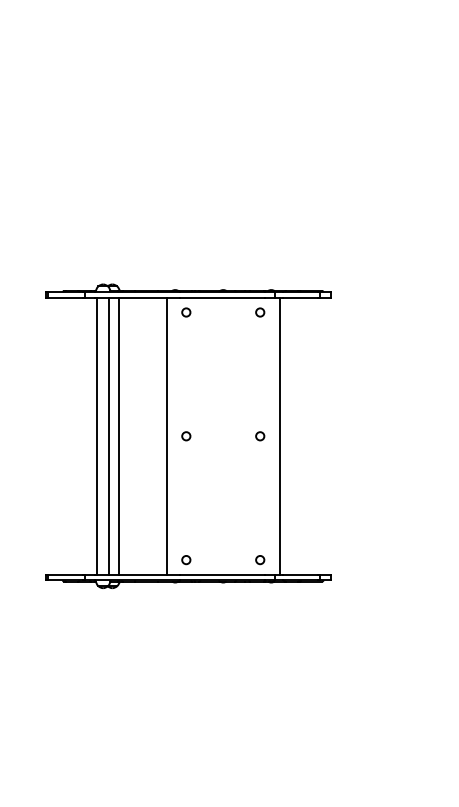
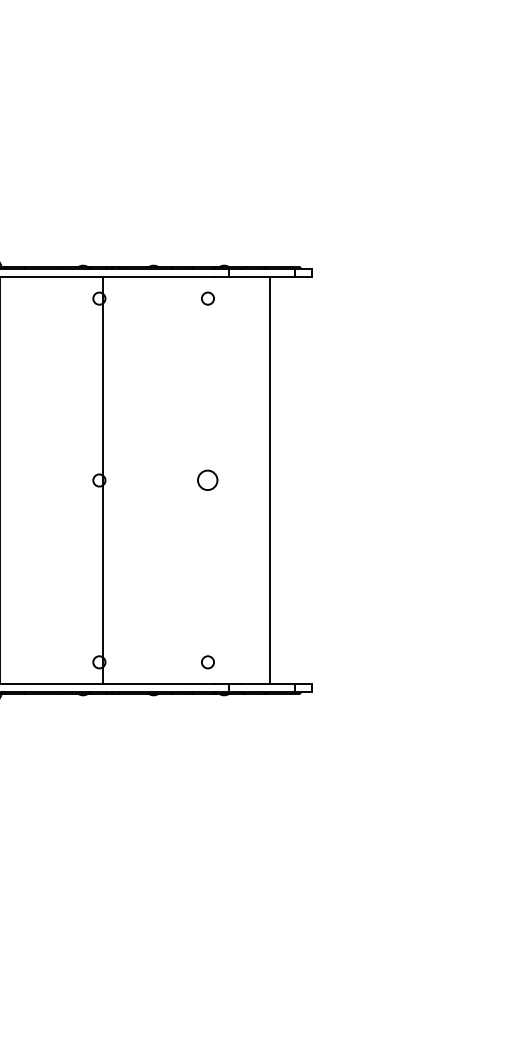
line: (166, 435) -> (102, 479), moved
line: (279, 435) -> (270, 479), moved
circle: (260, 436) -> (208, 480), size x1.6

